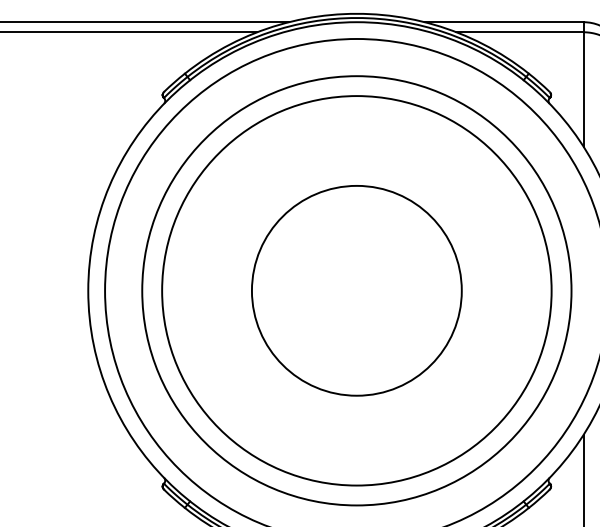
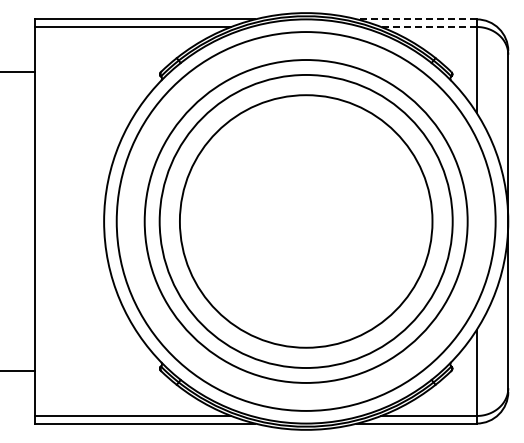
line: (503, 22) -> (416, 19), solid -> dashed
line: (519, 31) -> (428, 26), solid -> dashed
circle: (357, 290) -> (306, 221), size x1.6

